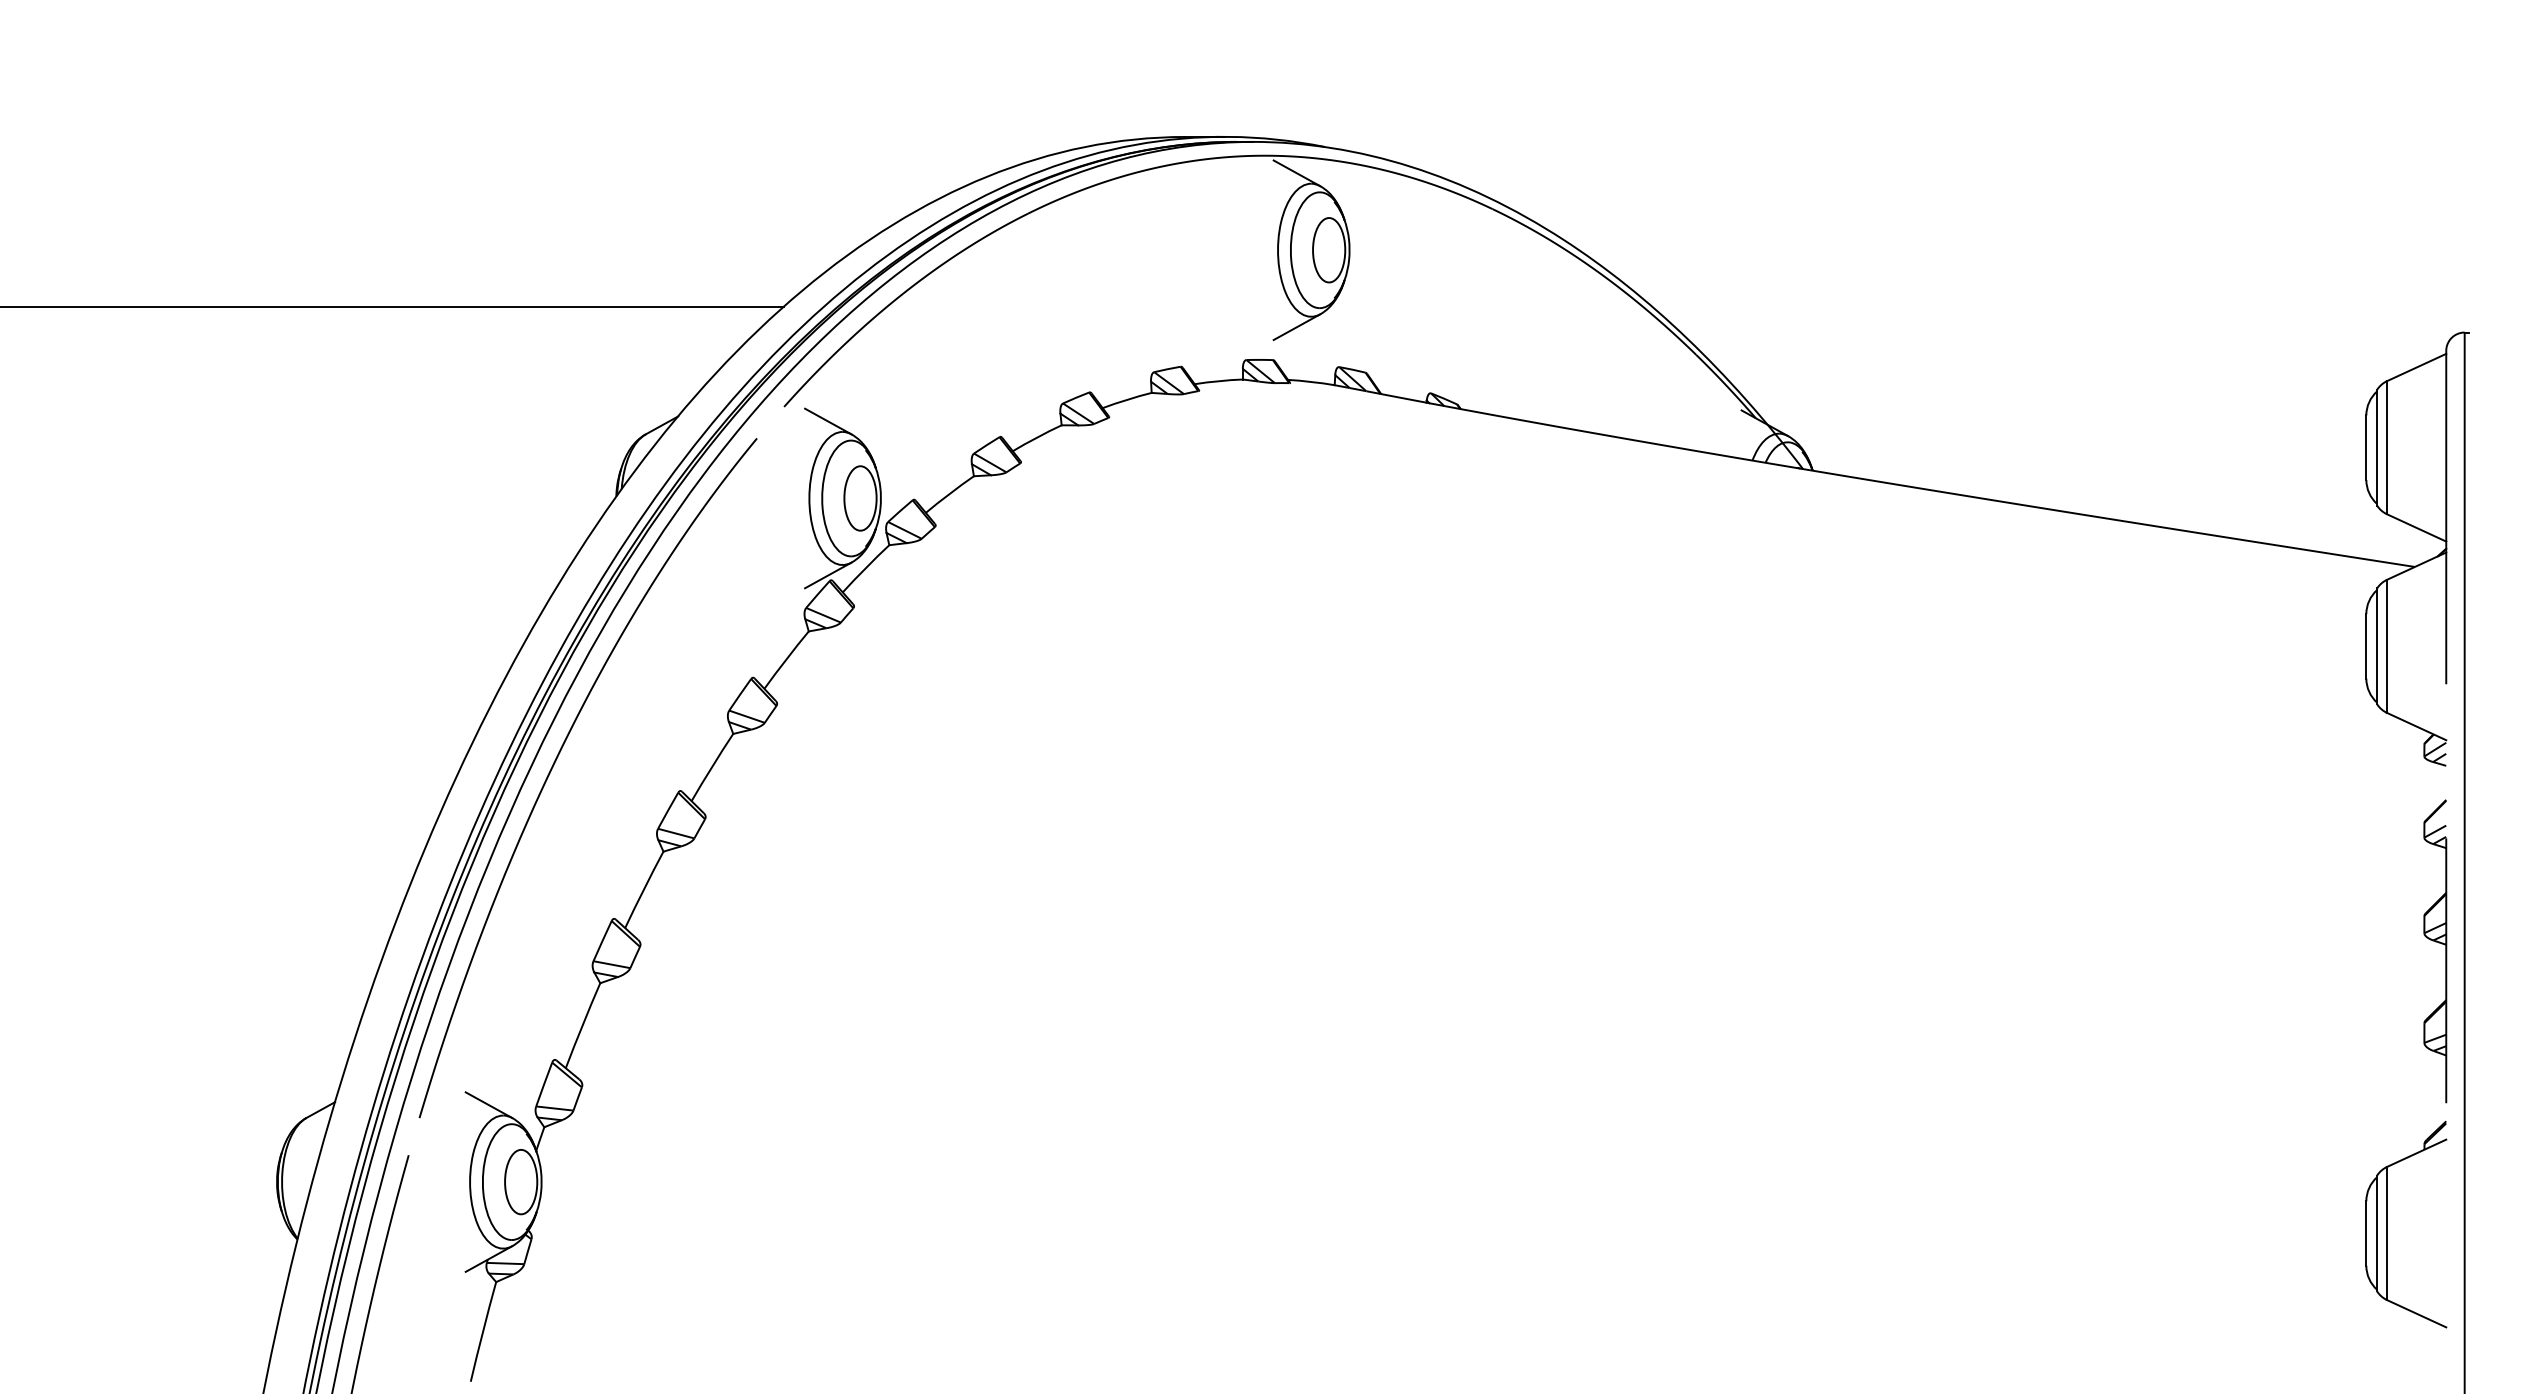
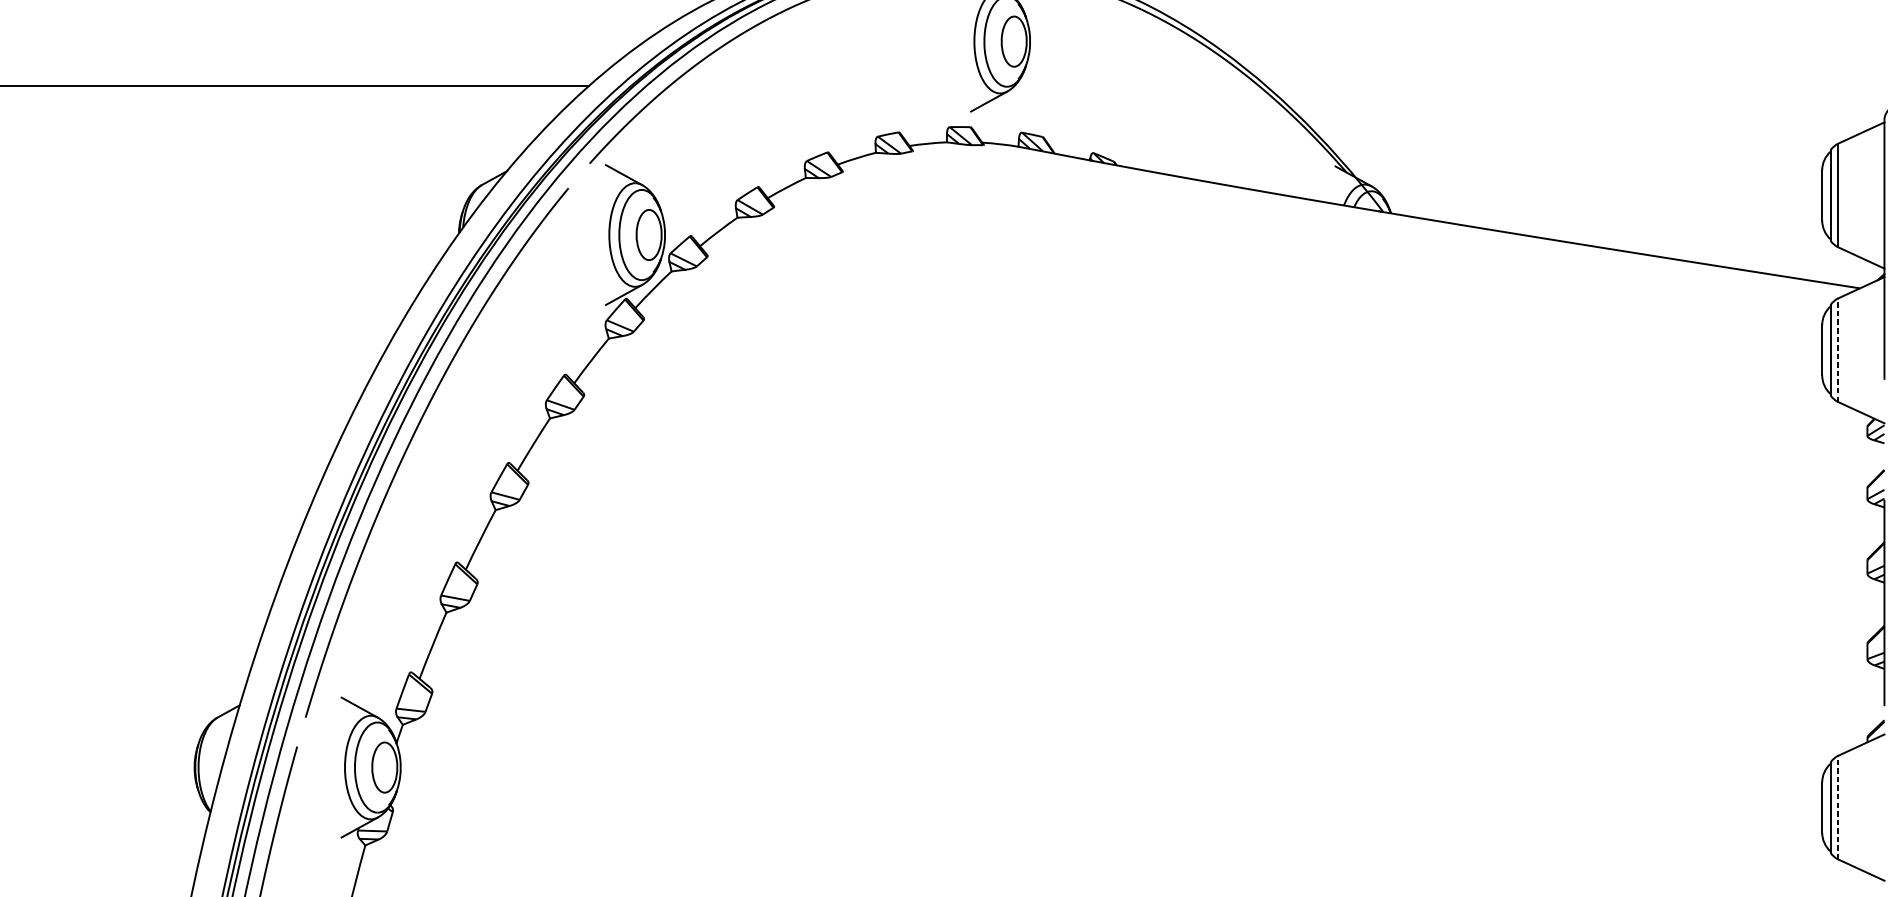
line: (2386, 646) -> (1837, 350), solid -> dashed
line: (2386, 1233) -> (1837, 807), solid -> dashed

